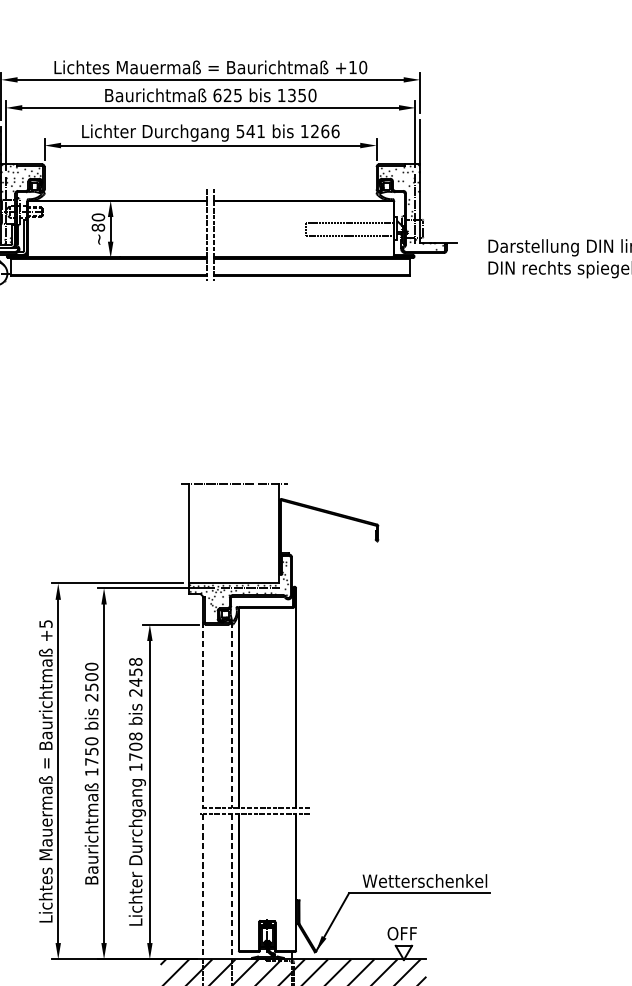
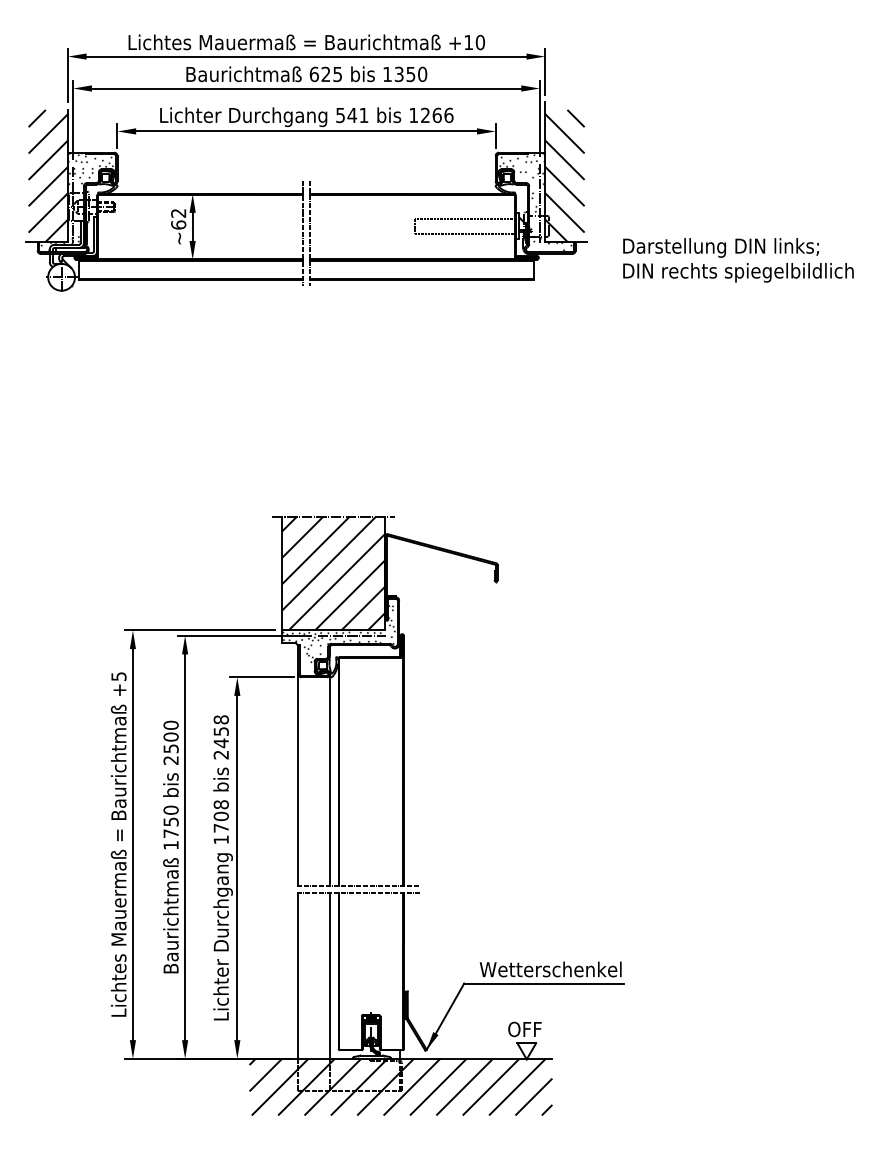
hatch: (437, 184) -> (564, 175), added
text: (98, 221) -> (178, 218), ~80 -> ~62
hatch: (234, 533) -> (333, 573), added
line: (203, 715) -> (298, 780), dashed -> solid
line: (231, 715) -> (330, 780), dashed -> solid
line: (203, 887) -> (298, 976), dashed -> solid
line: (231, 887) -> (330, 976), dashed -> solid

